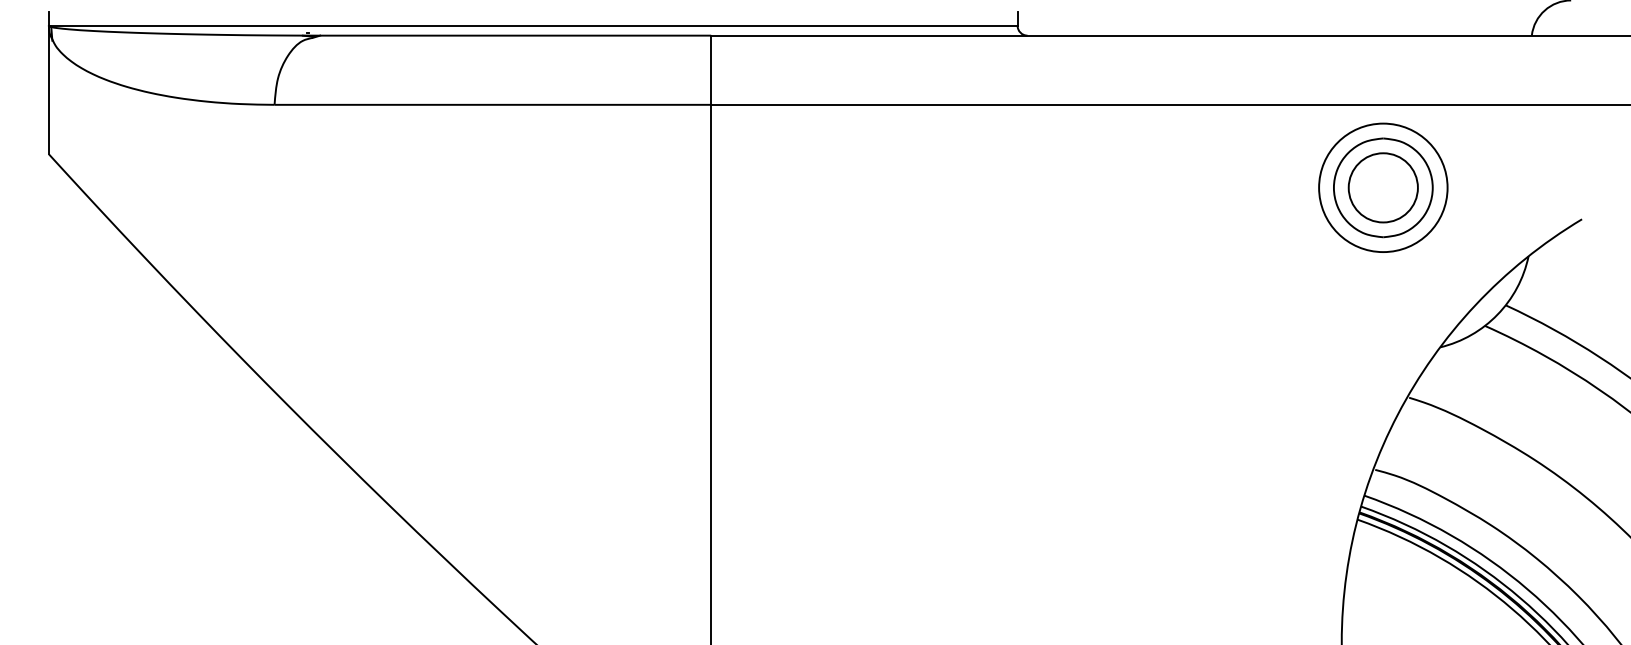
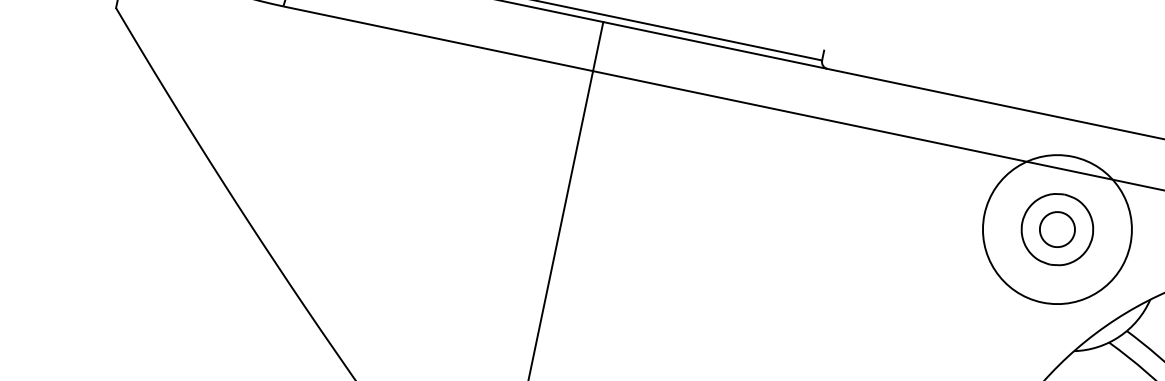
circle: (1382, 187) -> (1056, 229), size x0.7
circle: (1383, 187) -> (1057, 229), size x1.6

